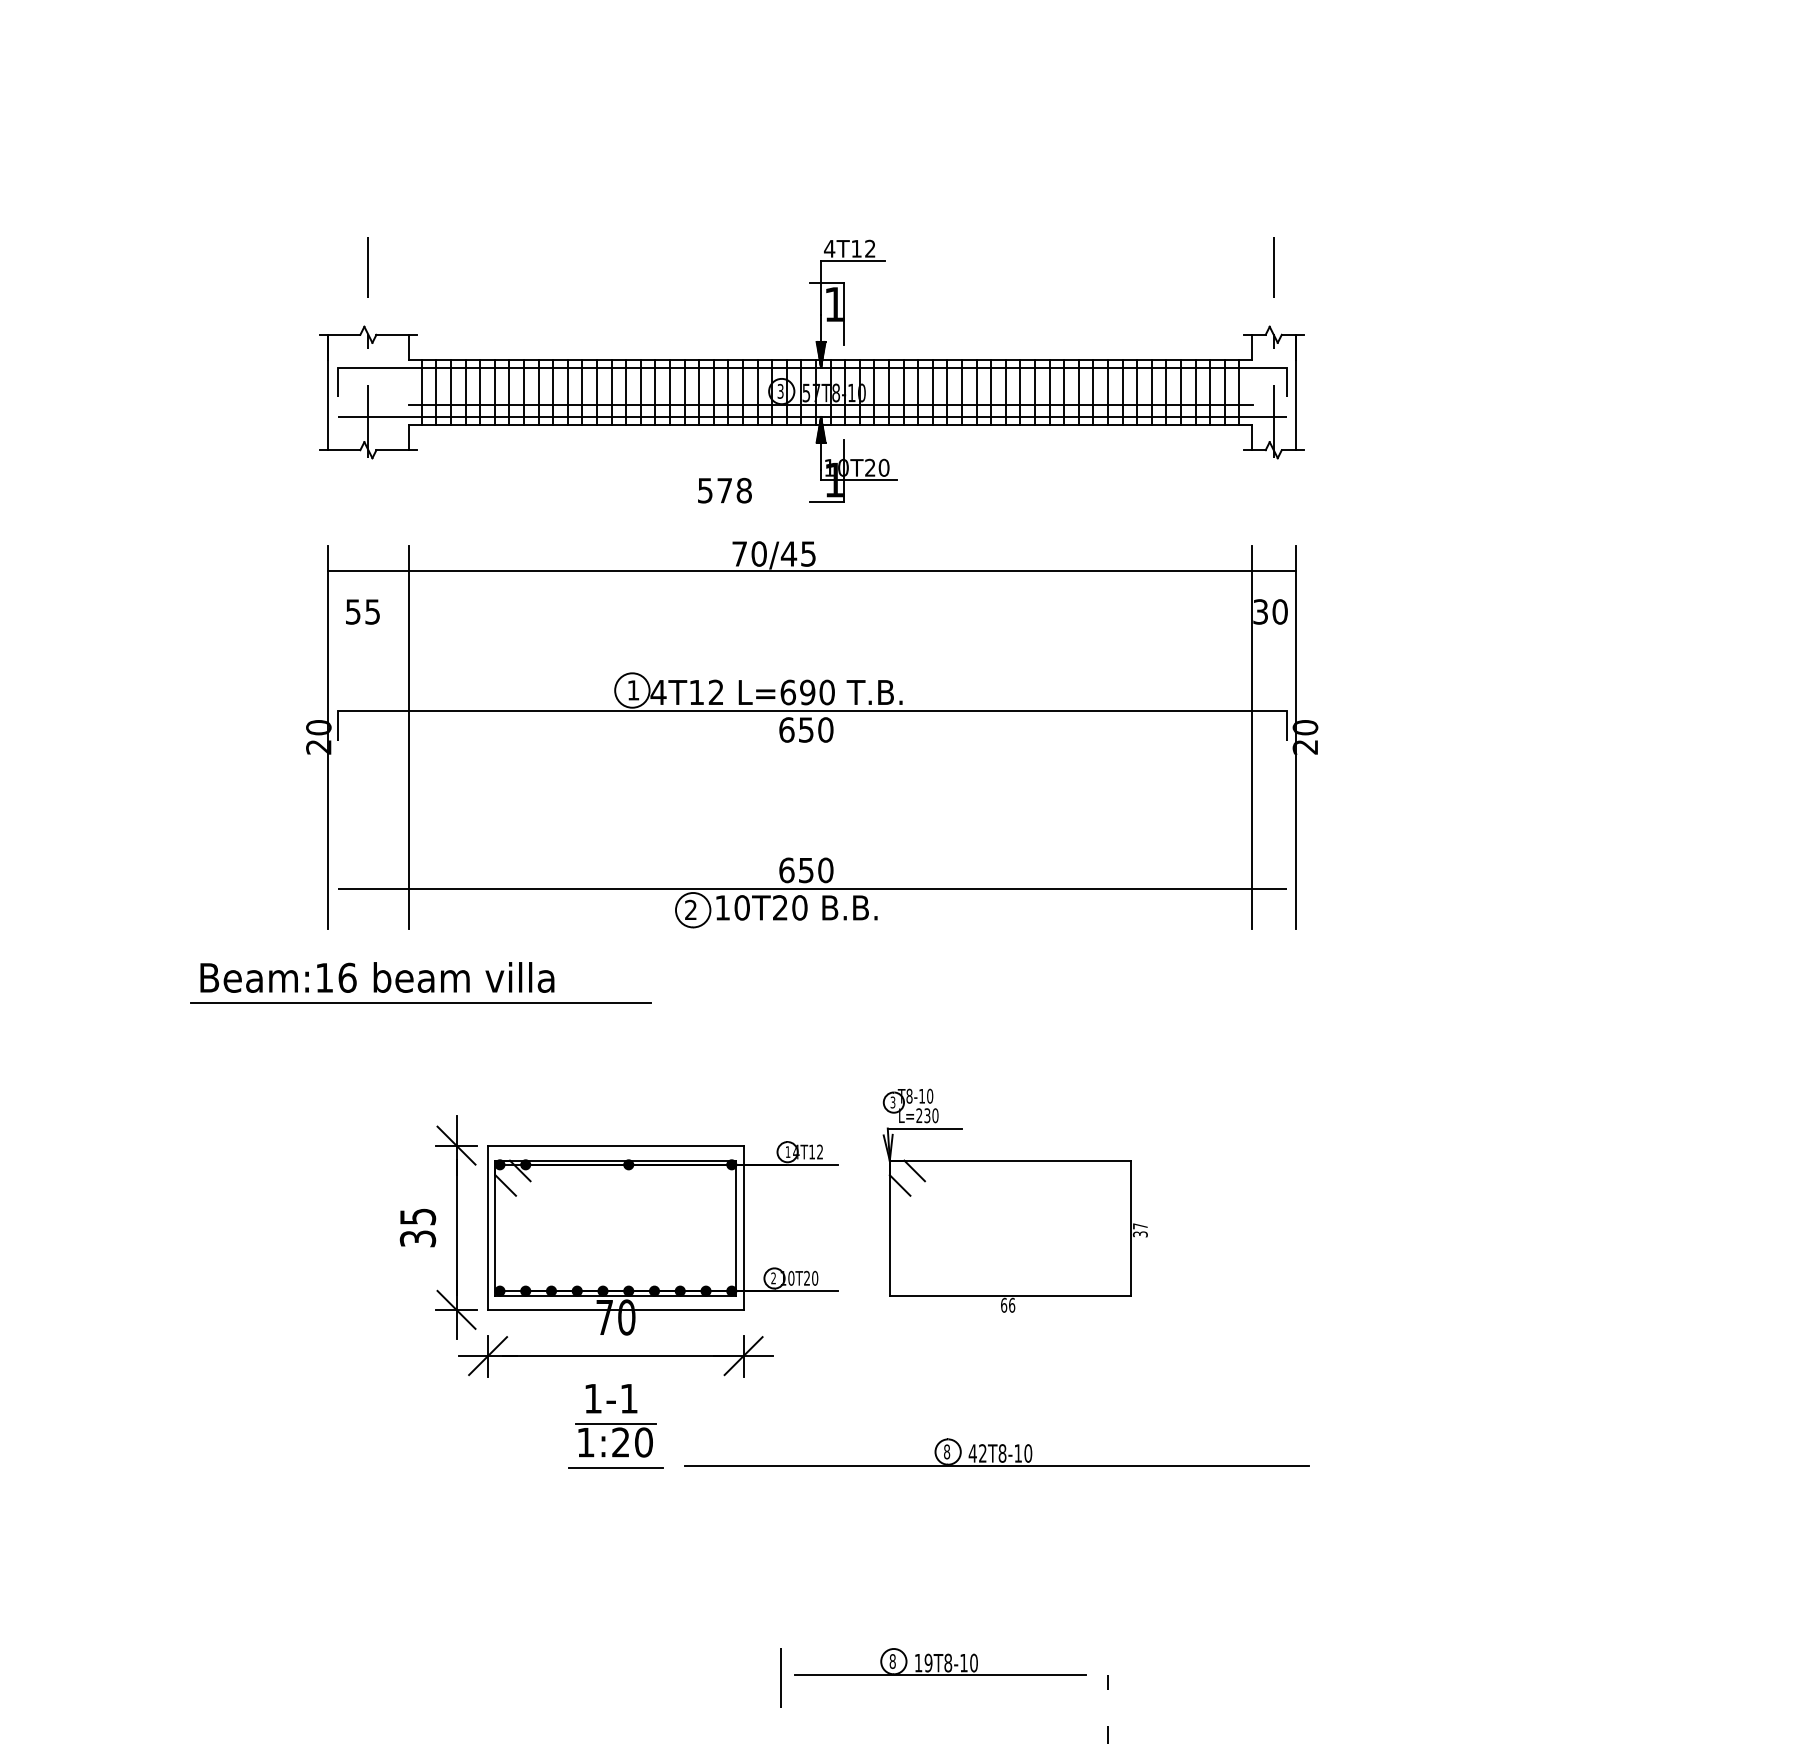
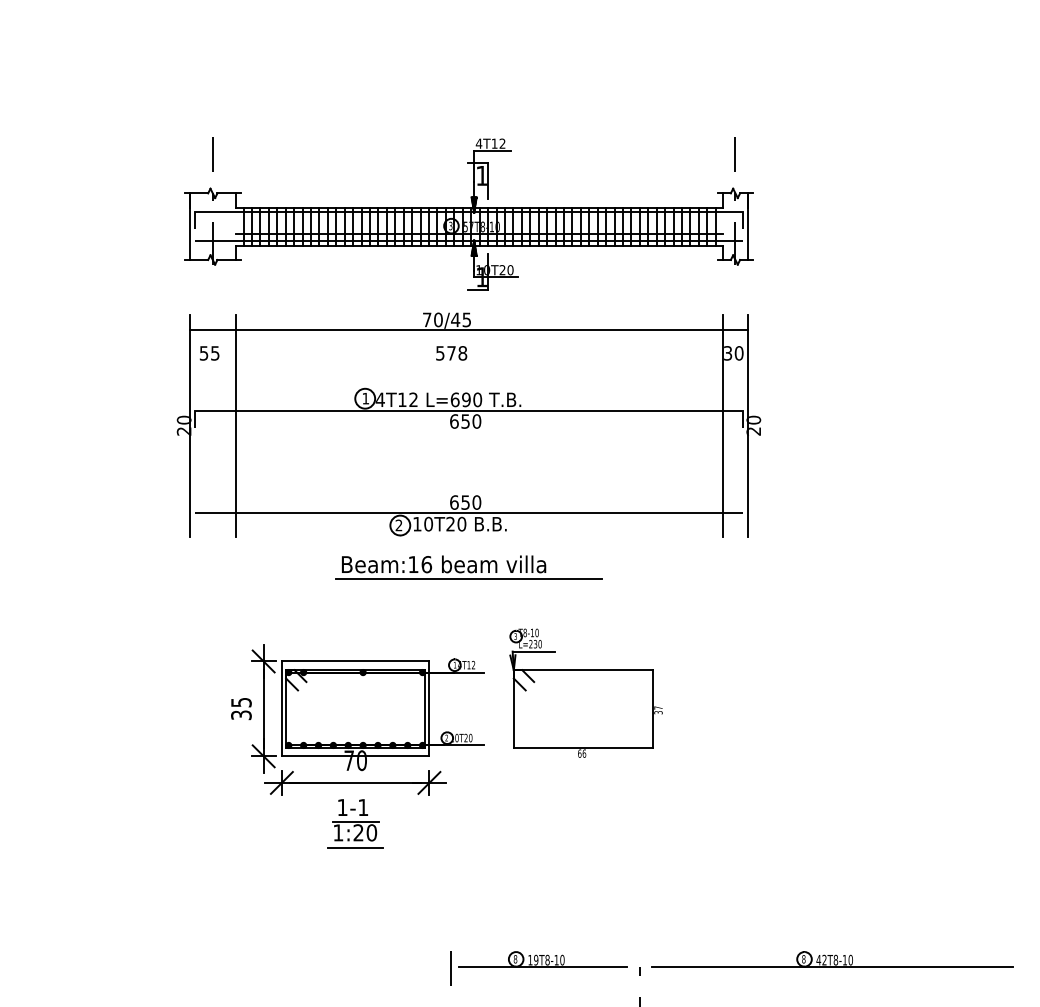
text: (724, 490) -> (451, 353), moved
part: (419, 982) -> (468, 567), moved
part: (996, 1452) -> (832, 959), moved

